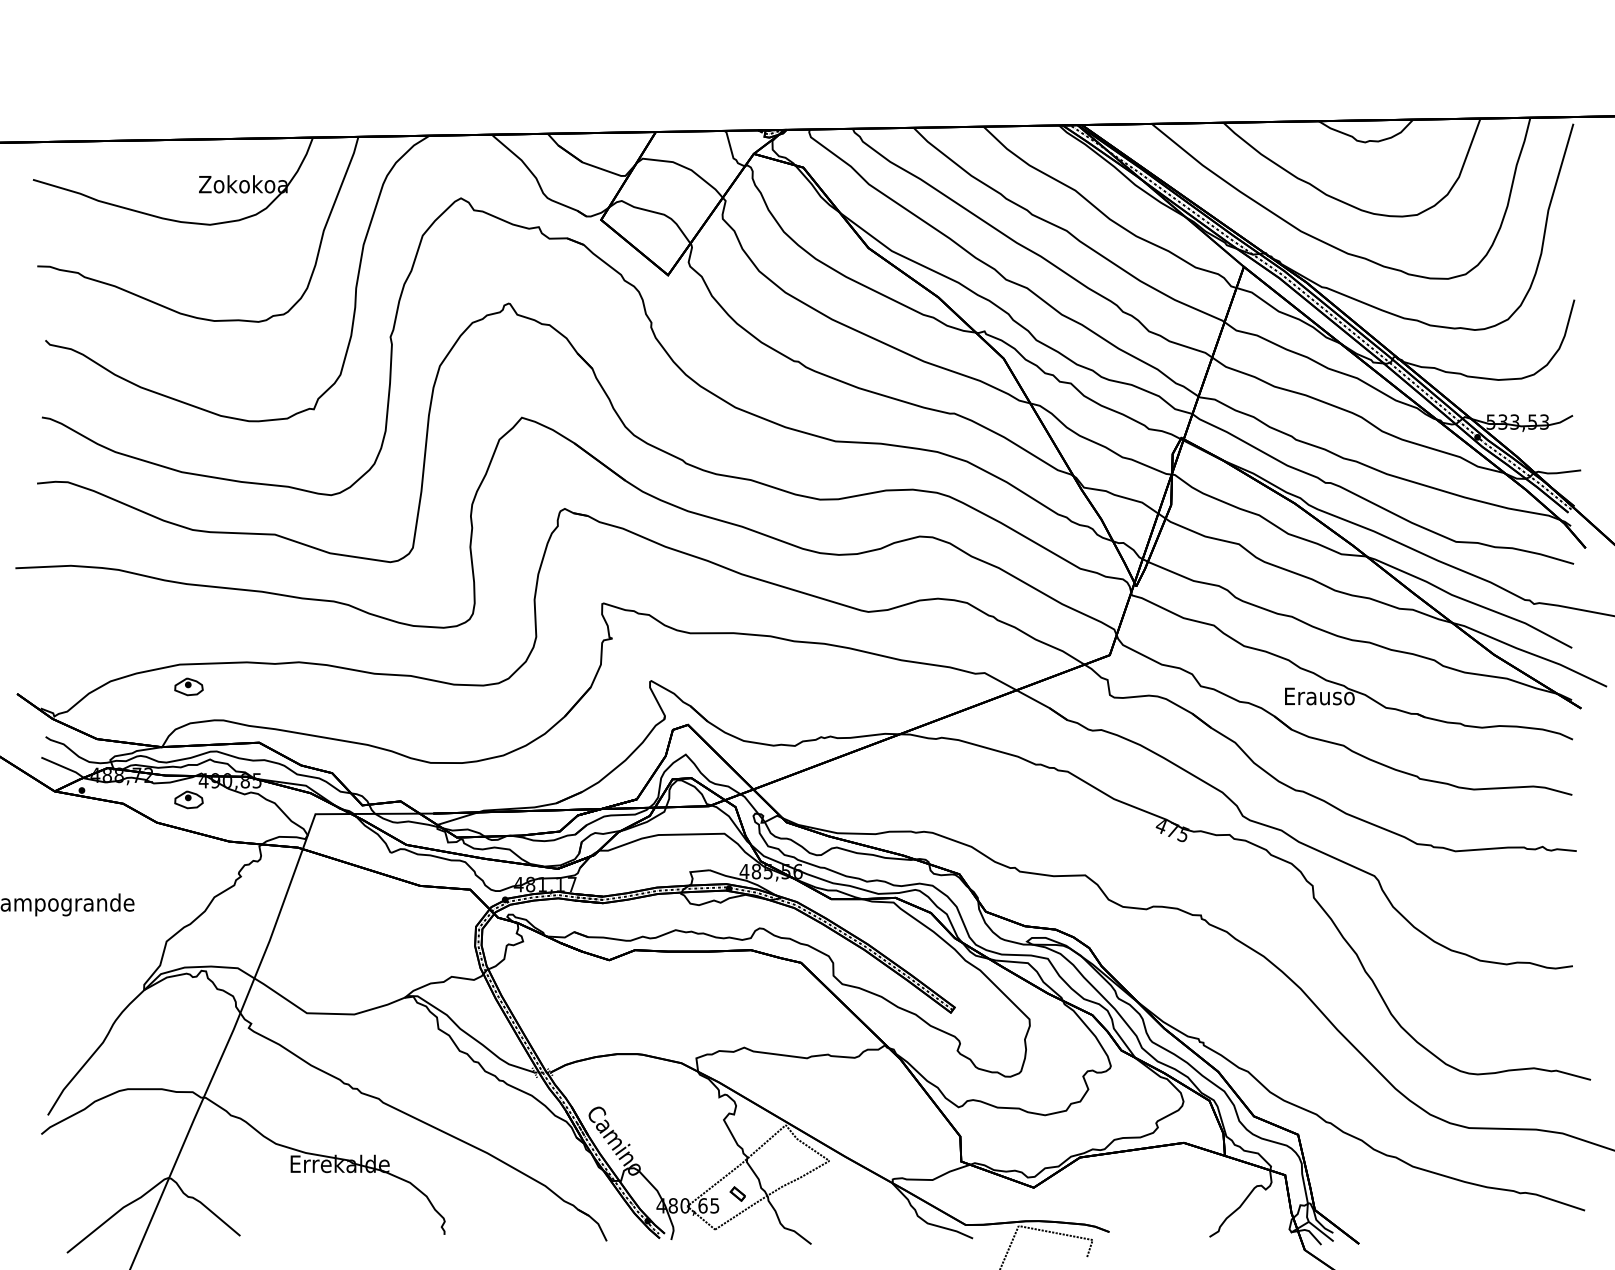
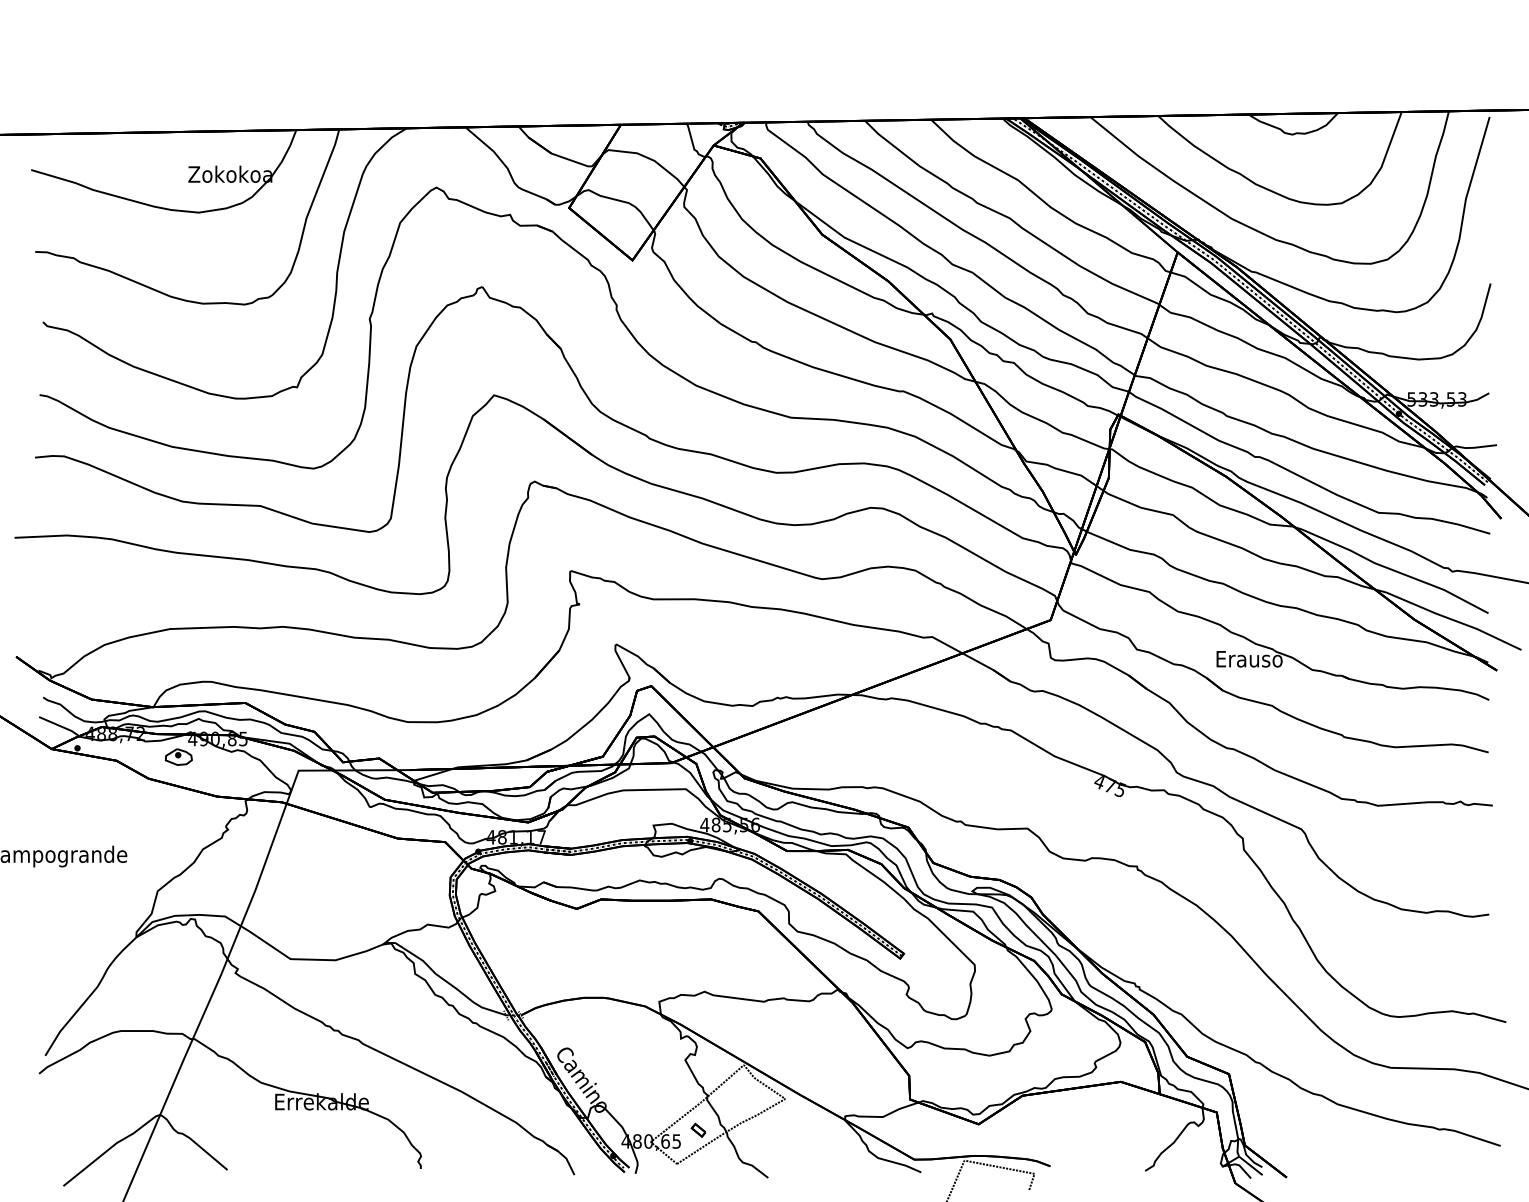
part: (188, 686) -> (178, 649), removed

